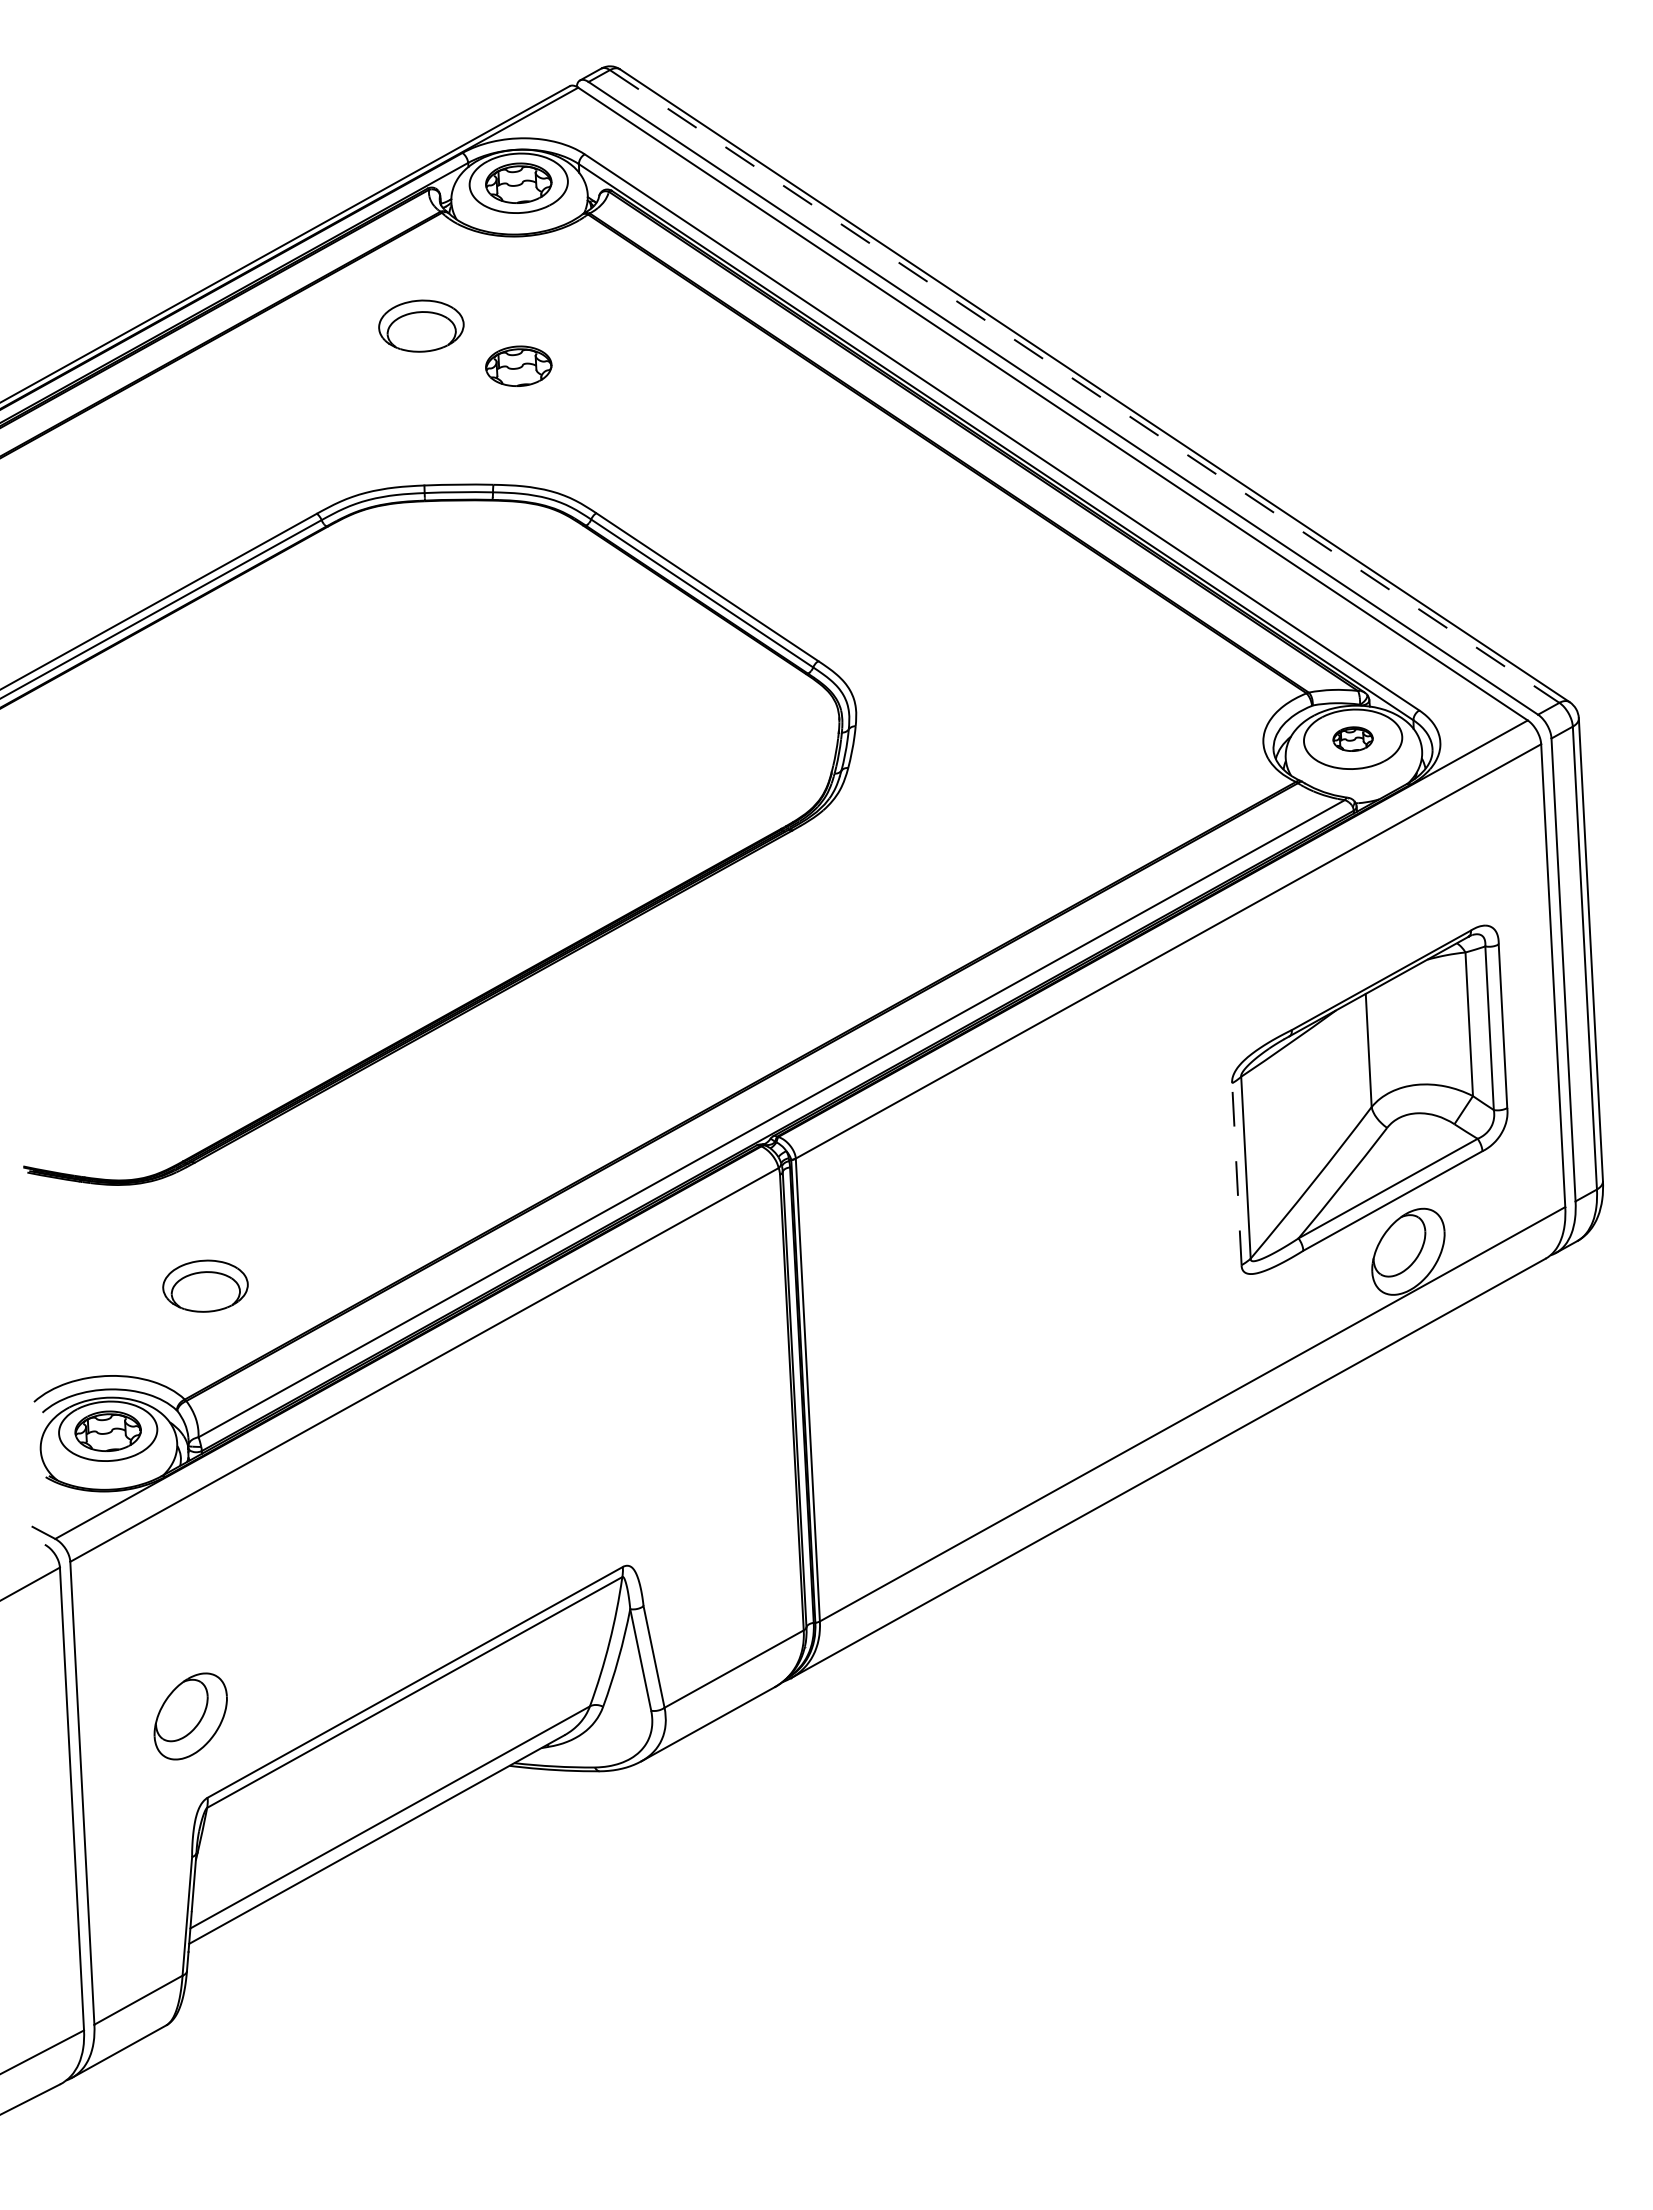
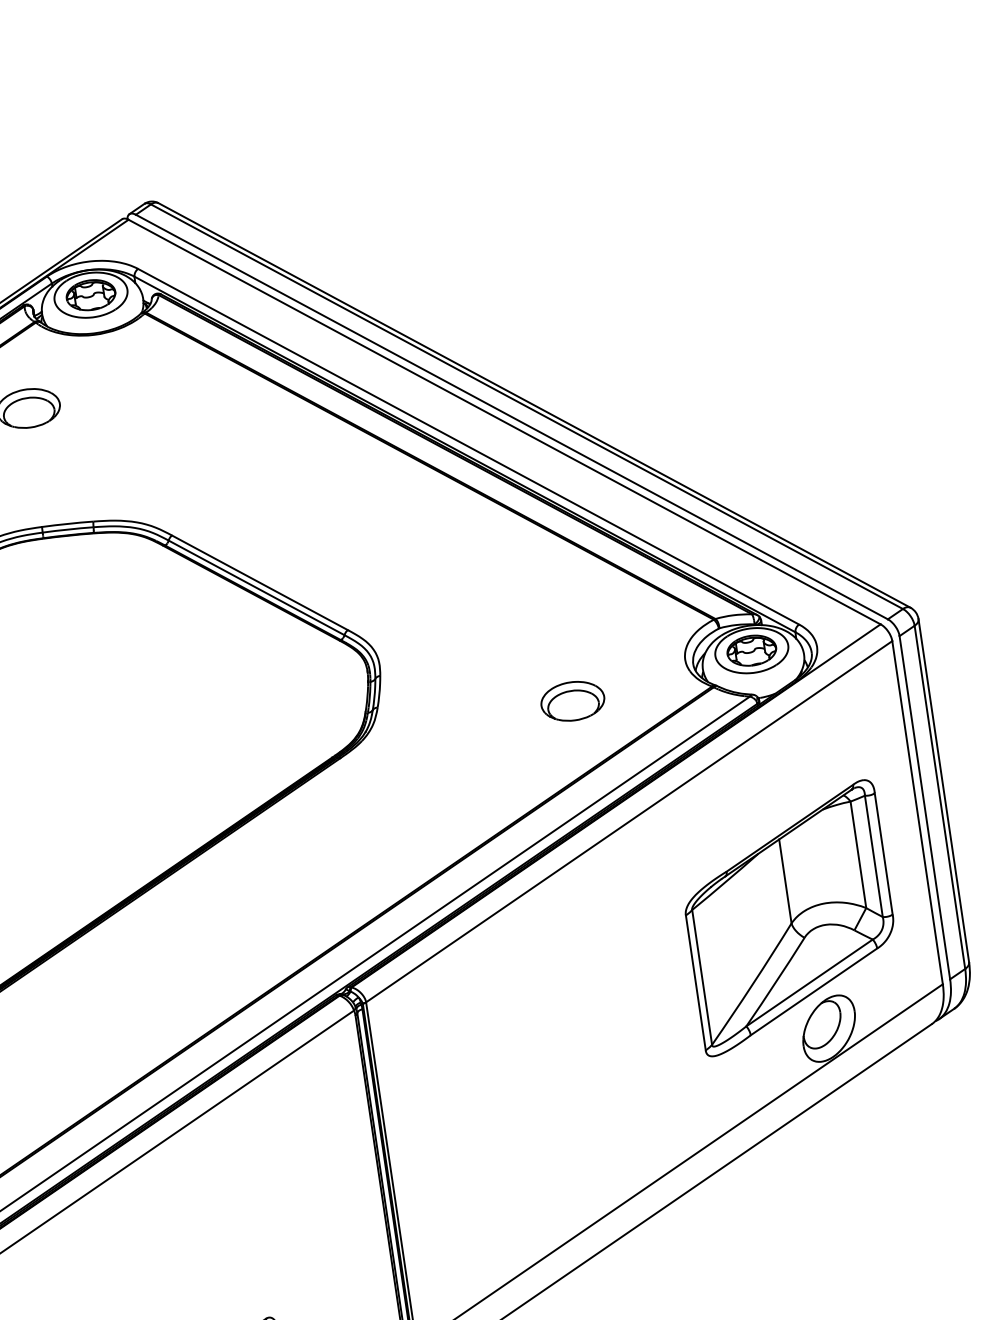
part: (518, 365) -> (103, 430), removed
line: (1085, 386) -> (527, 406), dashed -> solid
part: (1352, 738) -> (751, 650), size x1.67
part: (1108, 783) -> (572, 700), added
line: (1236, 1173) -> (695, 982), dashed -> solid

